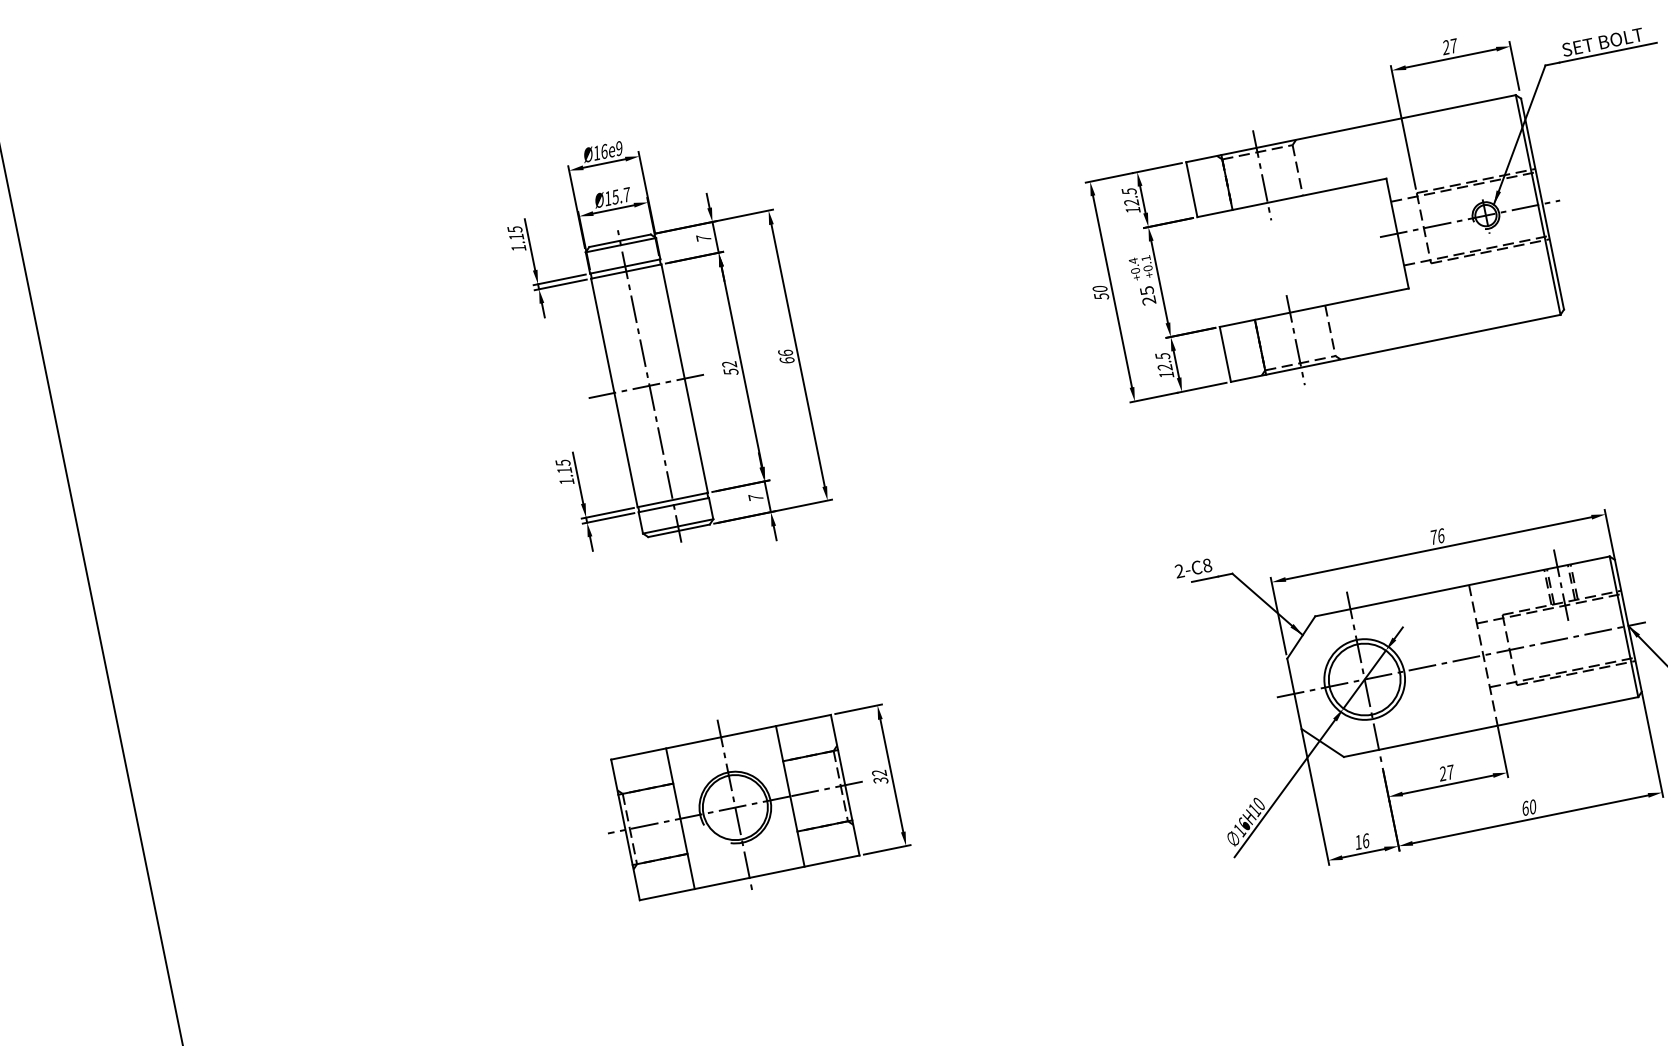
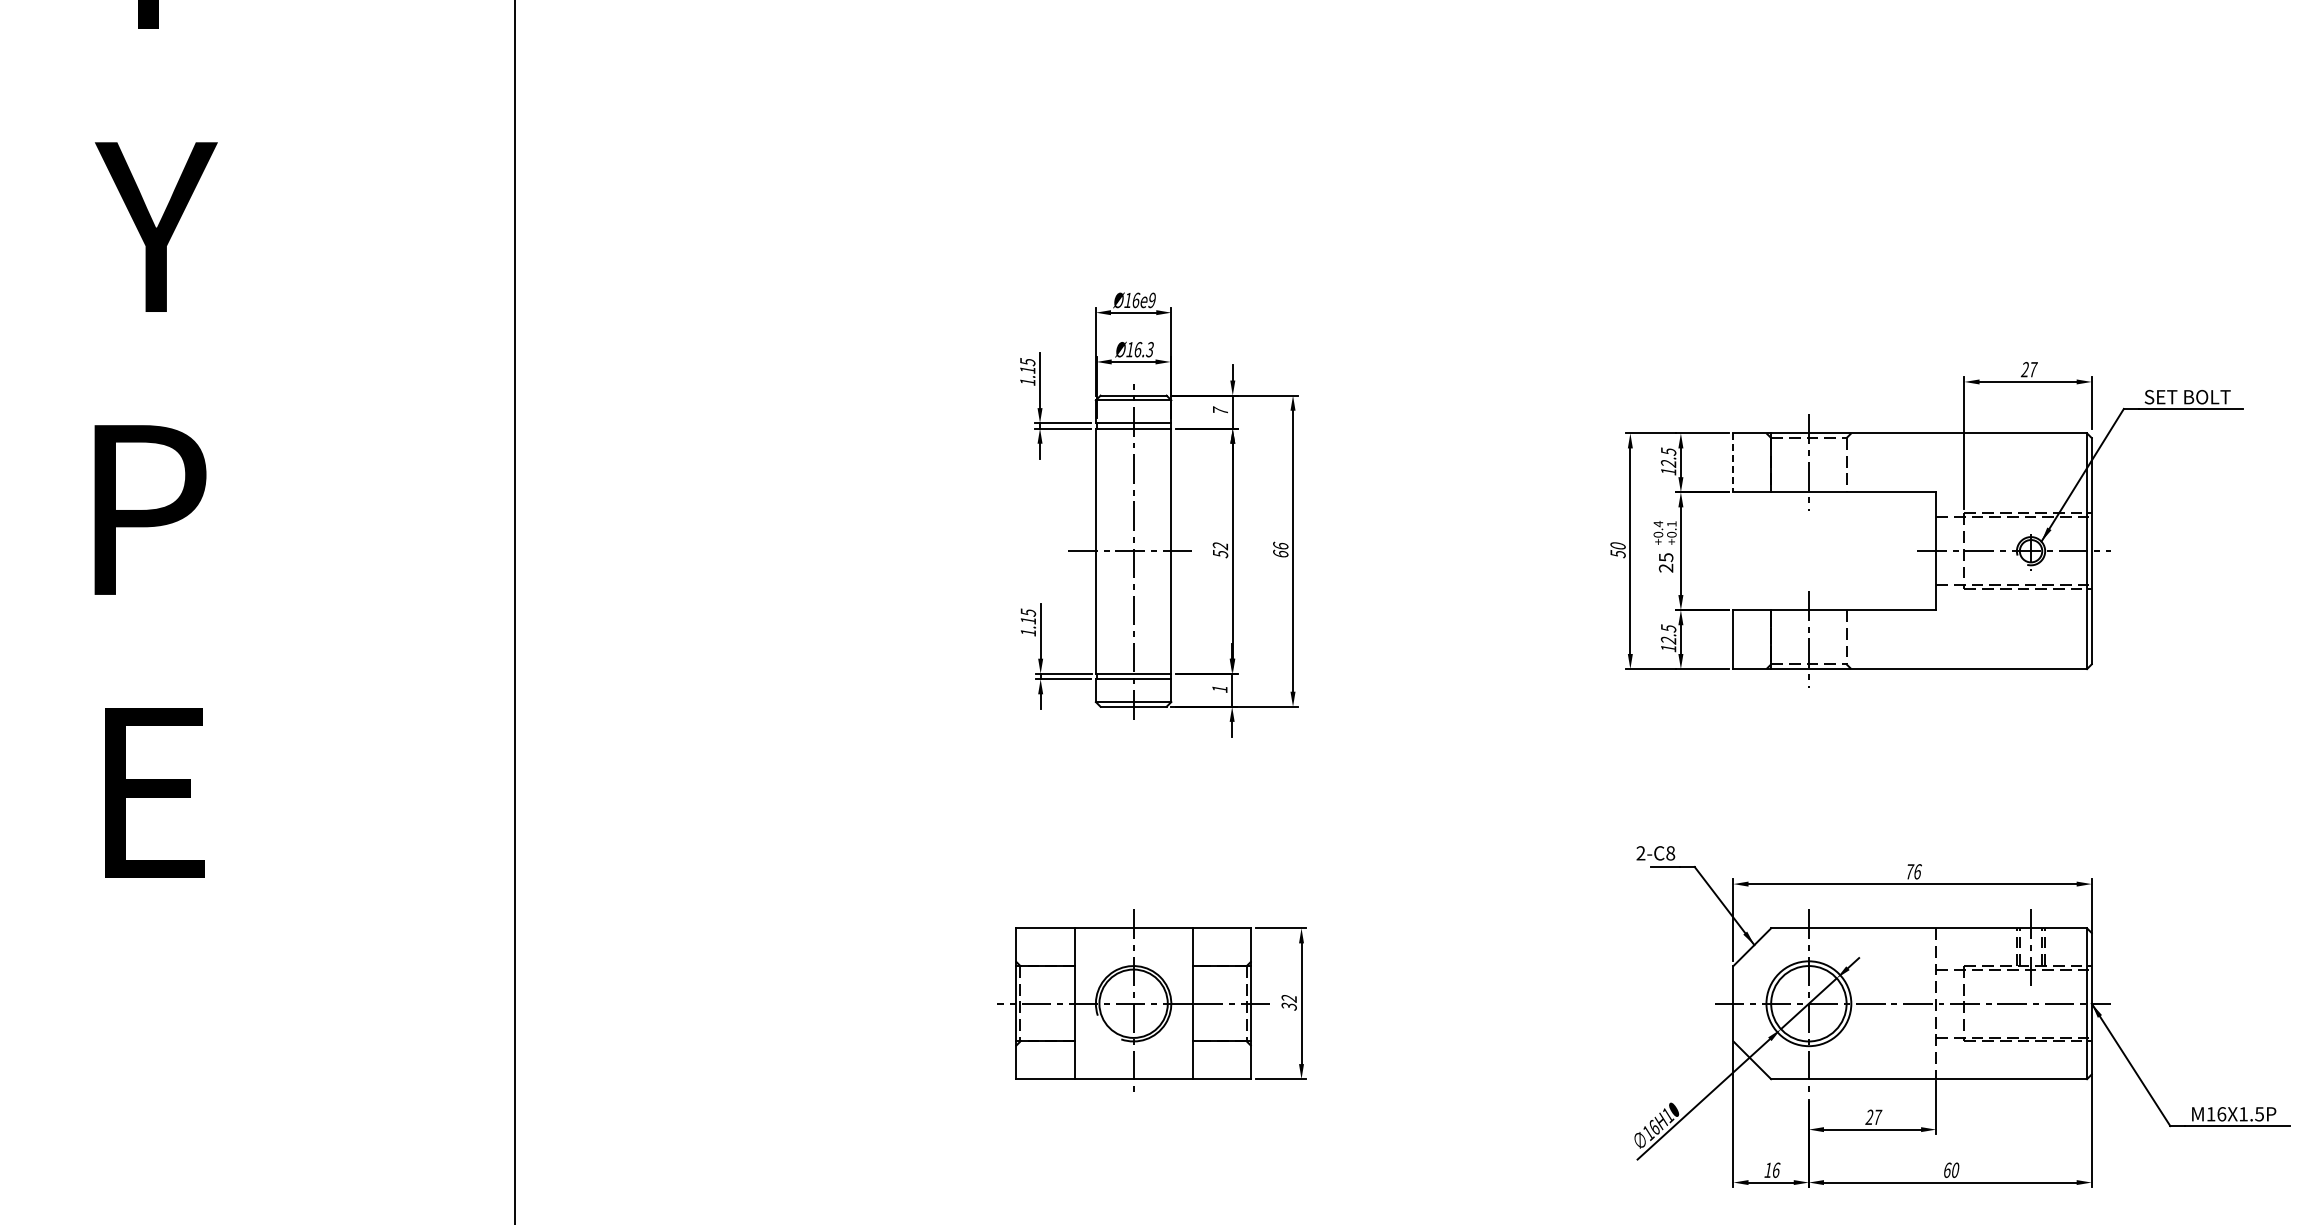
line: (1192, 190) -> (1733, 463), solid -> dashed
text: (620, 195) -> (1143, 349), Ø15.7 -> Ø16.3
text: (755, 497) -> (1219, 688), 7 -> 1

